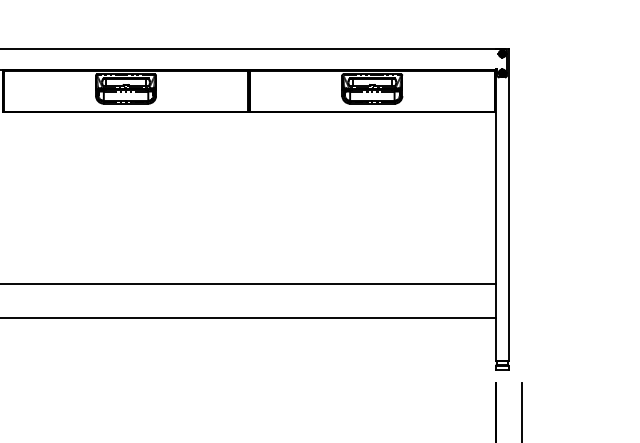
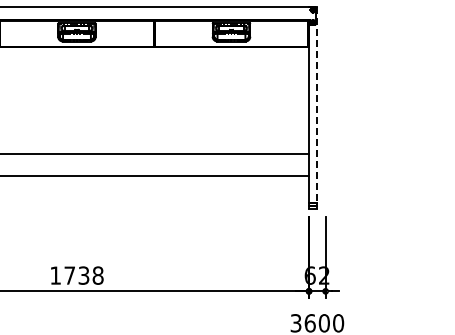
line: (509, 205) -> (317, 105), solid -> dashed

